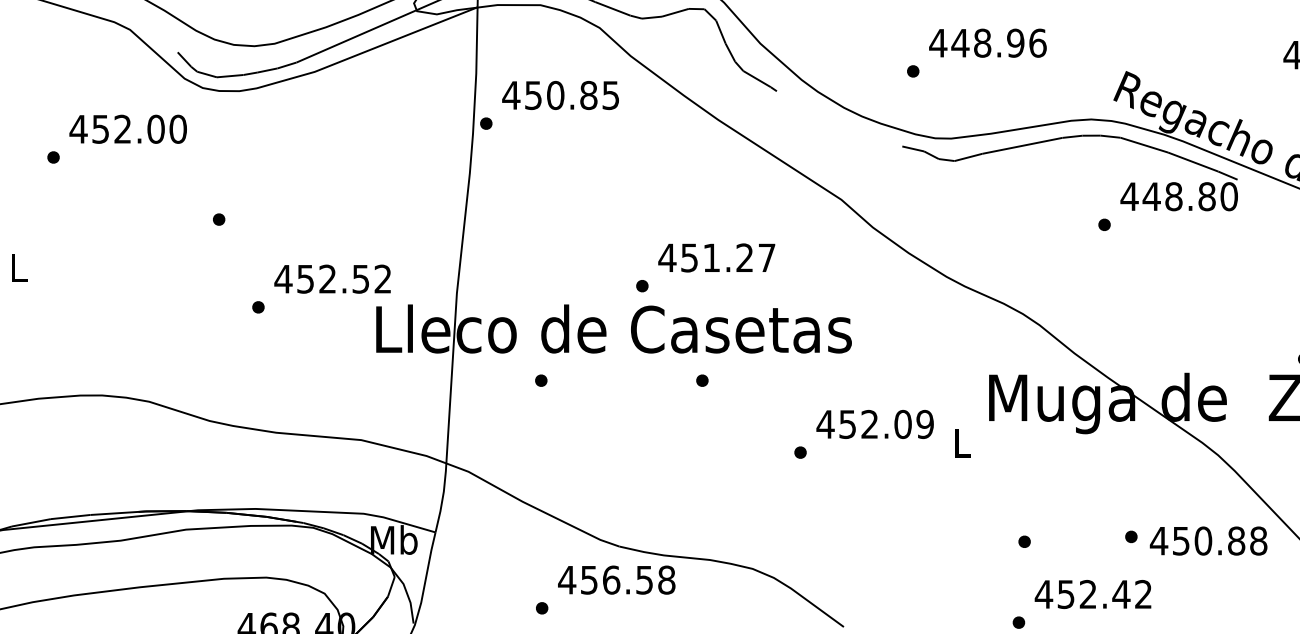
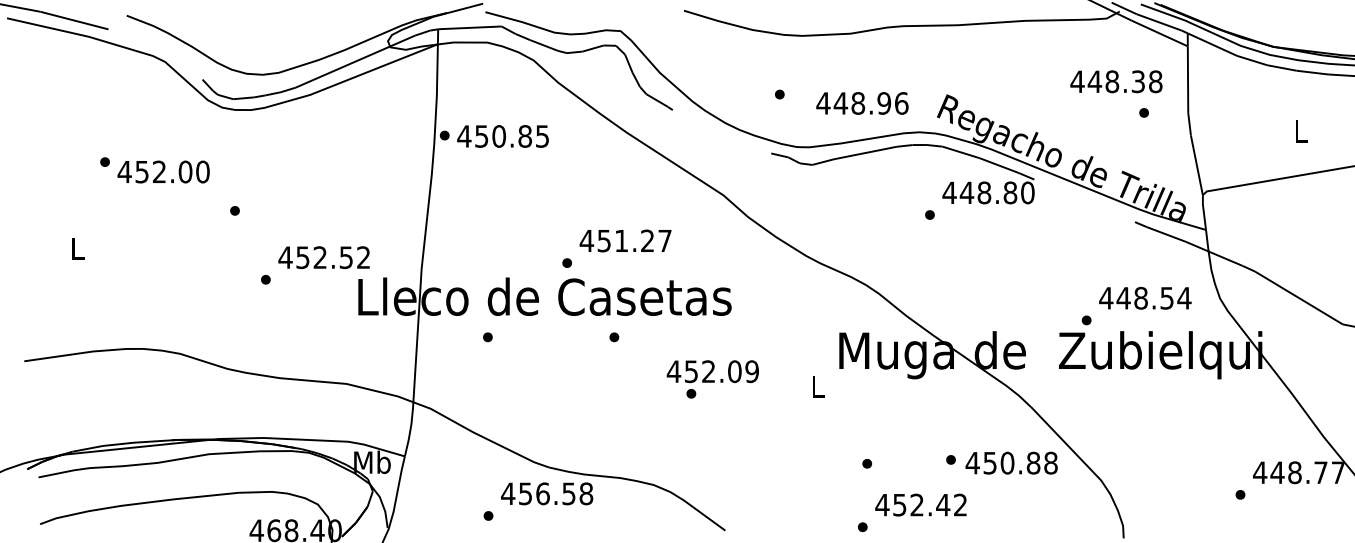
text: (988, 43) -> (862, 103), moved
text: (559, 95) -> (502, 136), moved
text: (127, 128) -> (163, 171), moved
text: (874, 424) -> (712, 371), moved

